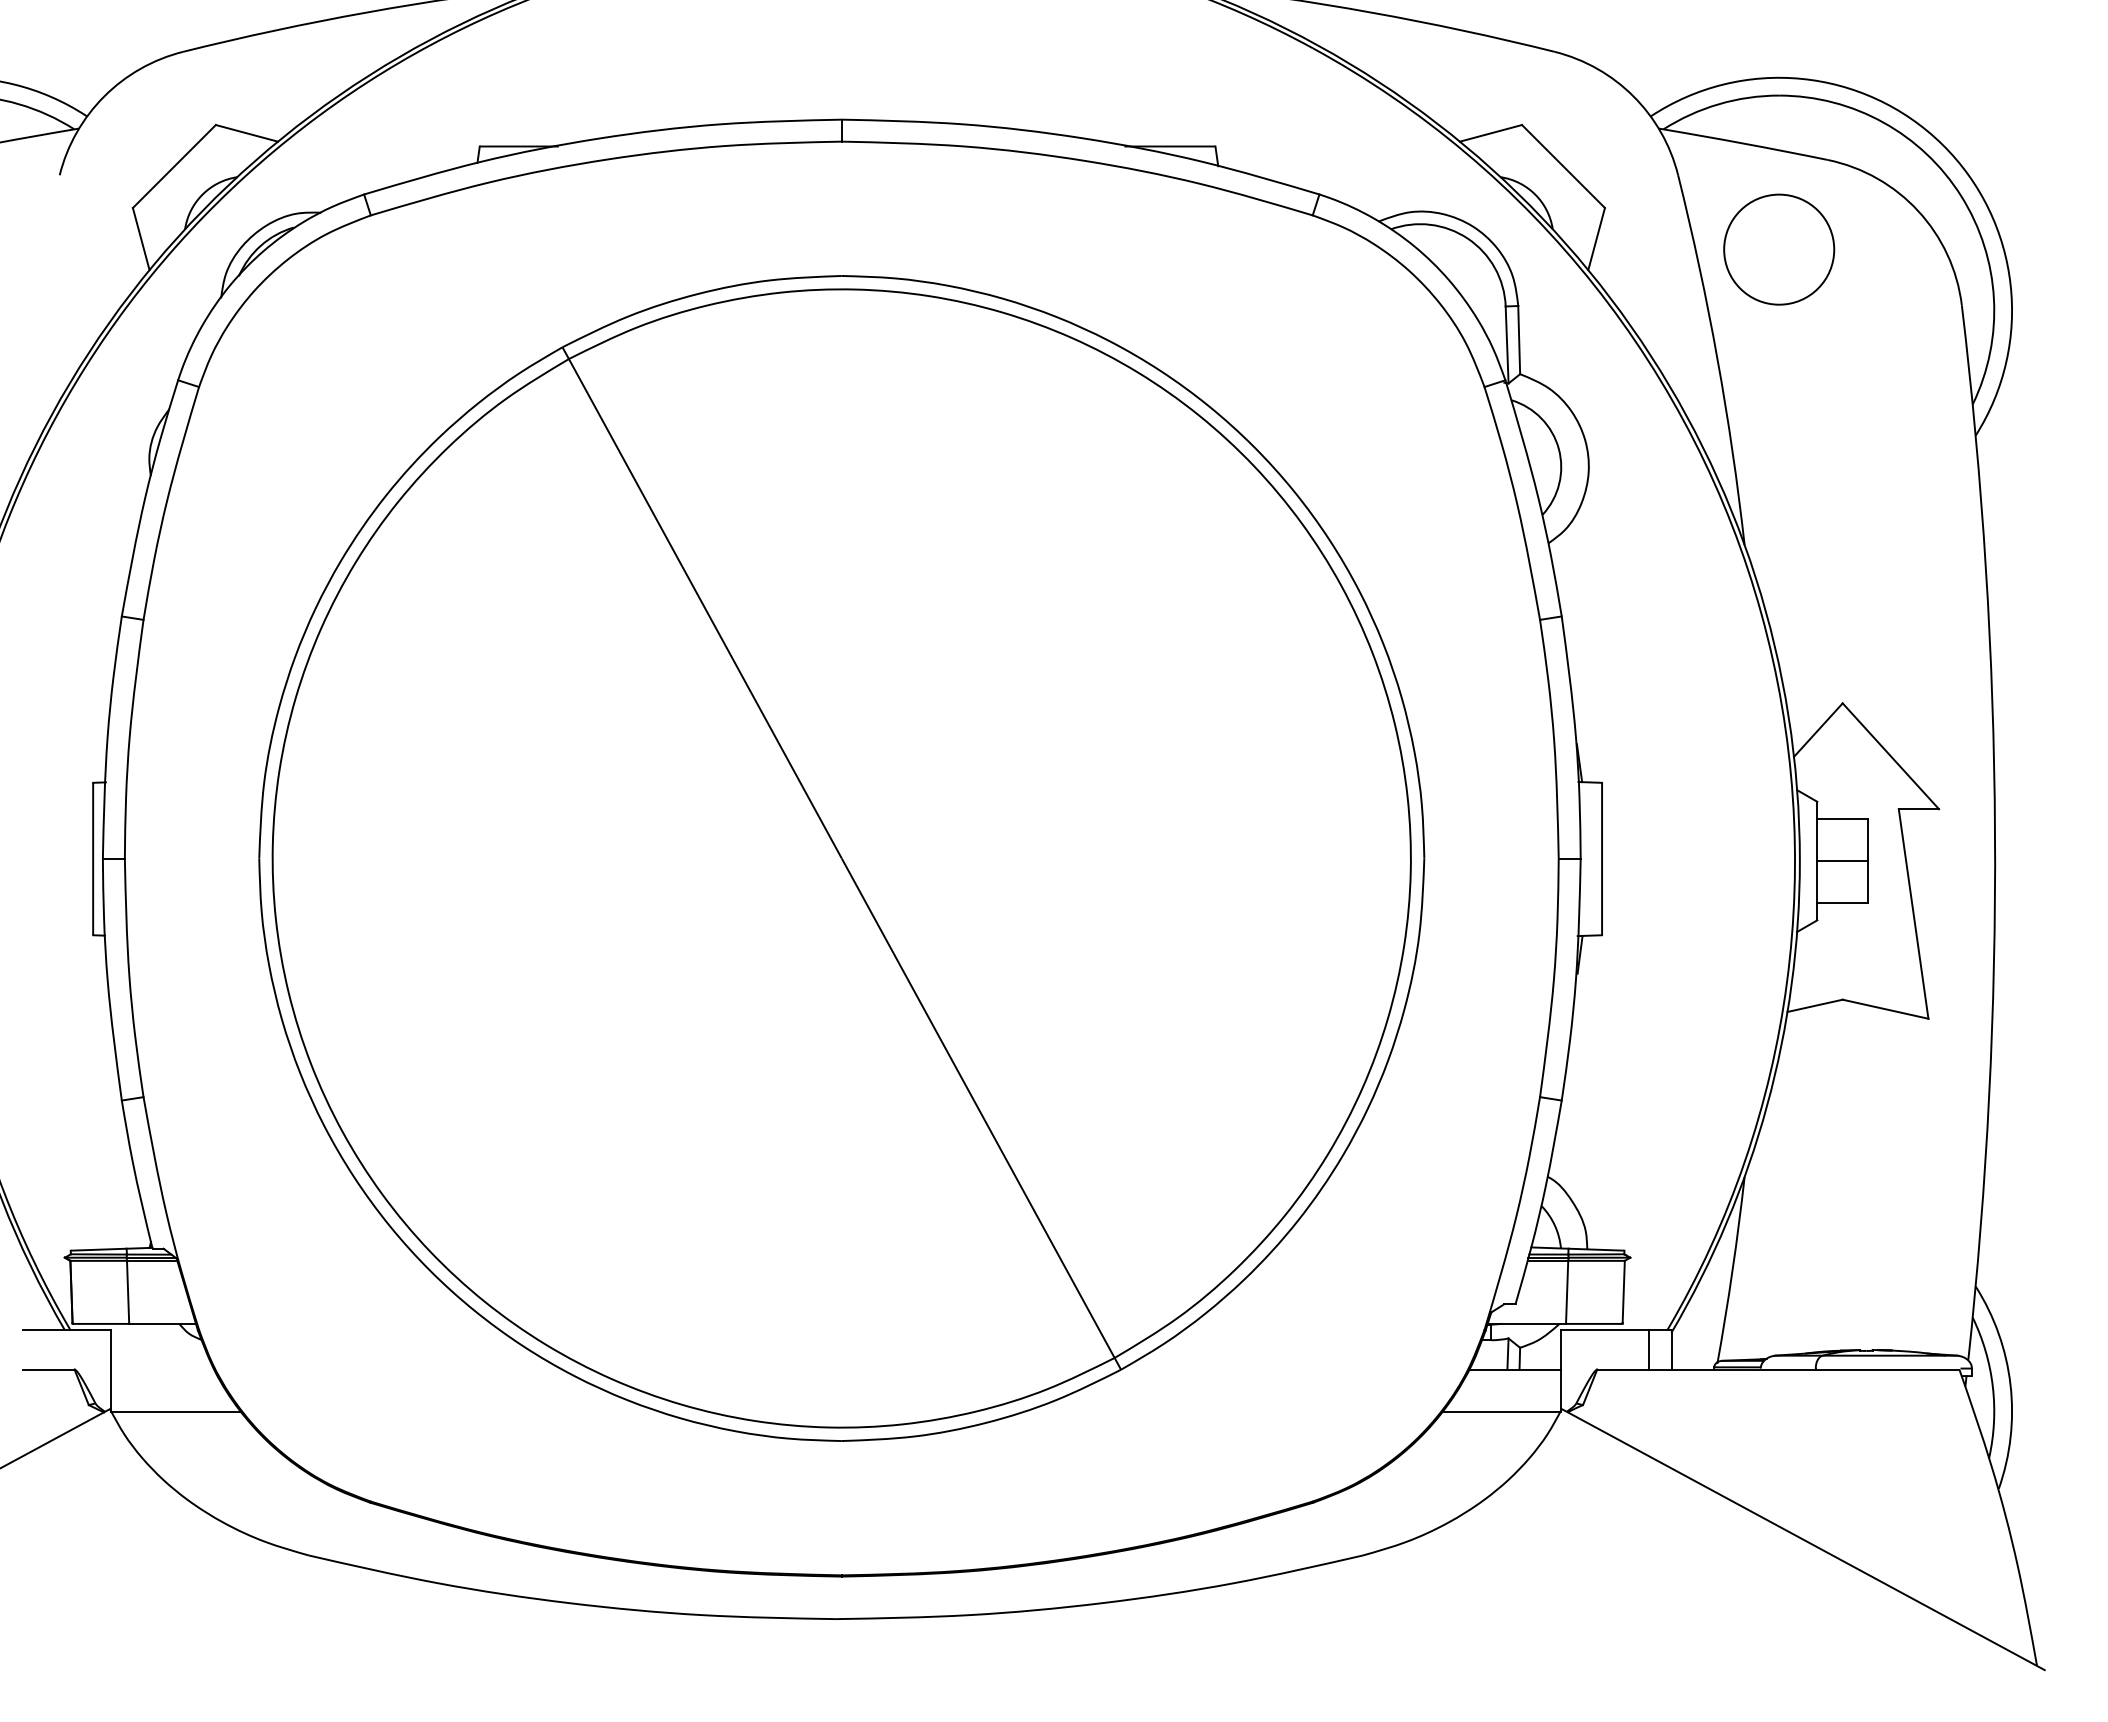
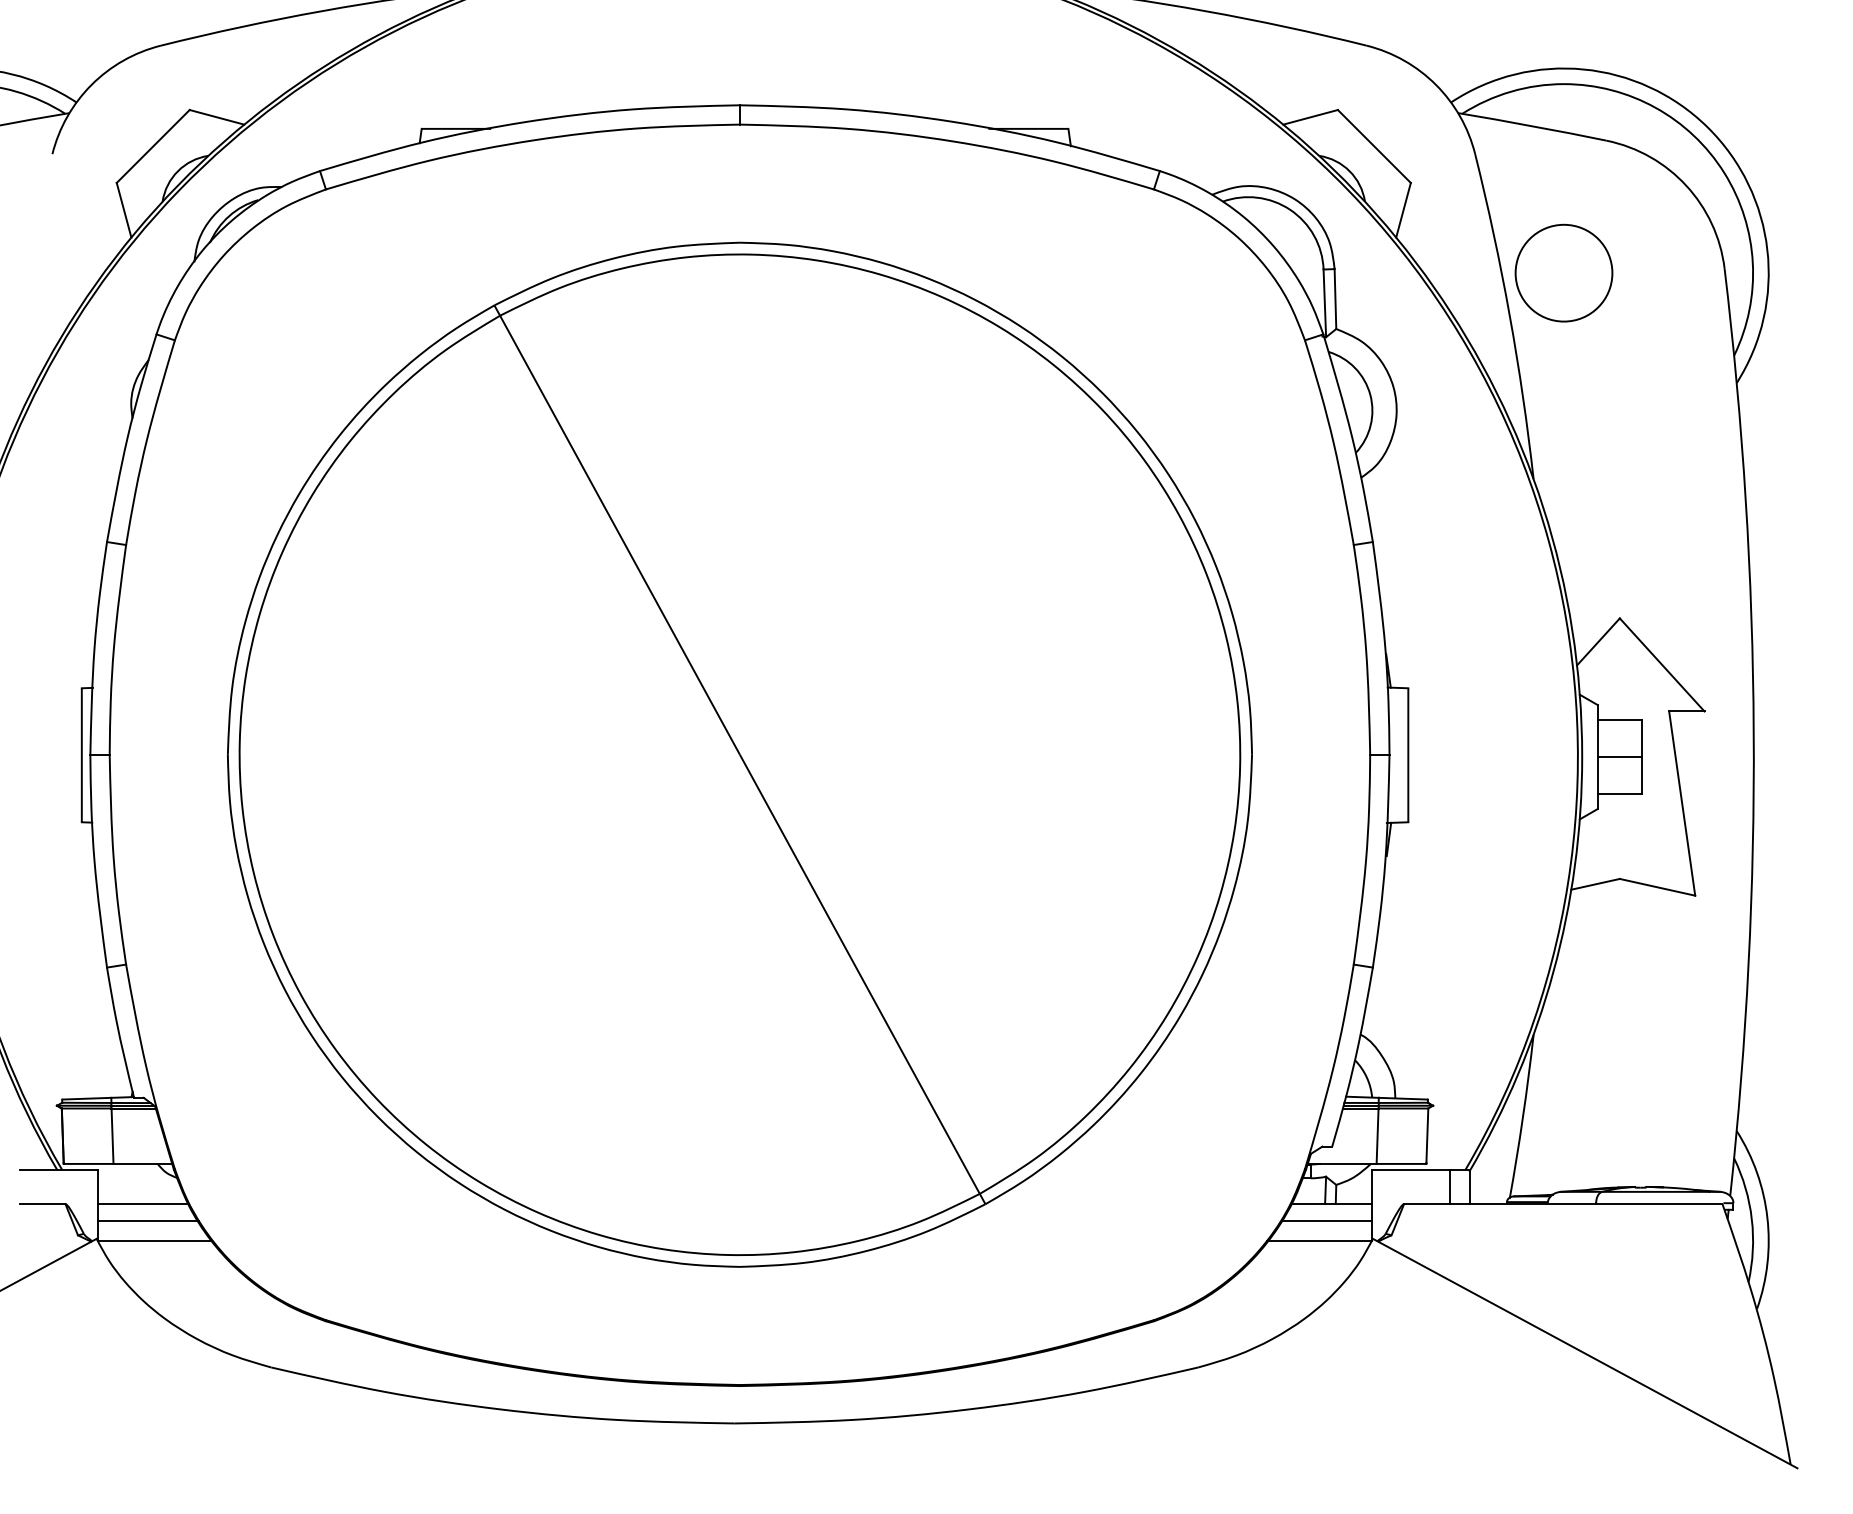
circle: (1779, 249) -> (1564, 273), moved
line: (162, 1369) -> (142, 1204), added
line: (168, 1389) -> (148, 1221), added
line: (1509, 1389) -> (1326, 1221), added

